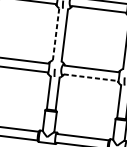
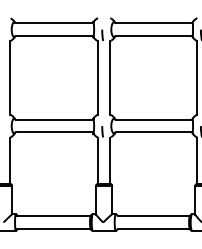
line: (55, 34) -> (97, 77), dashed -> solid
line: (91, 77) -> (154, 132), dashed -> solid

